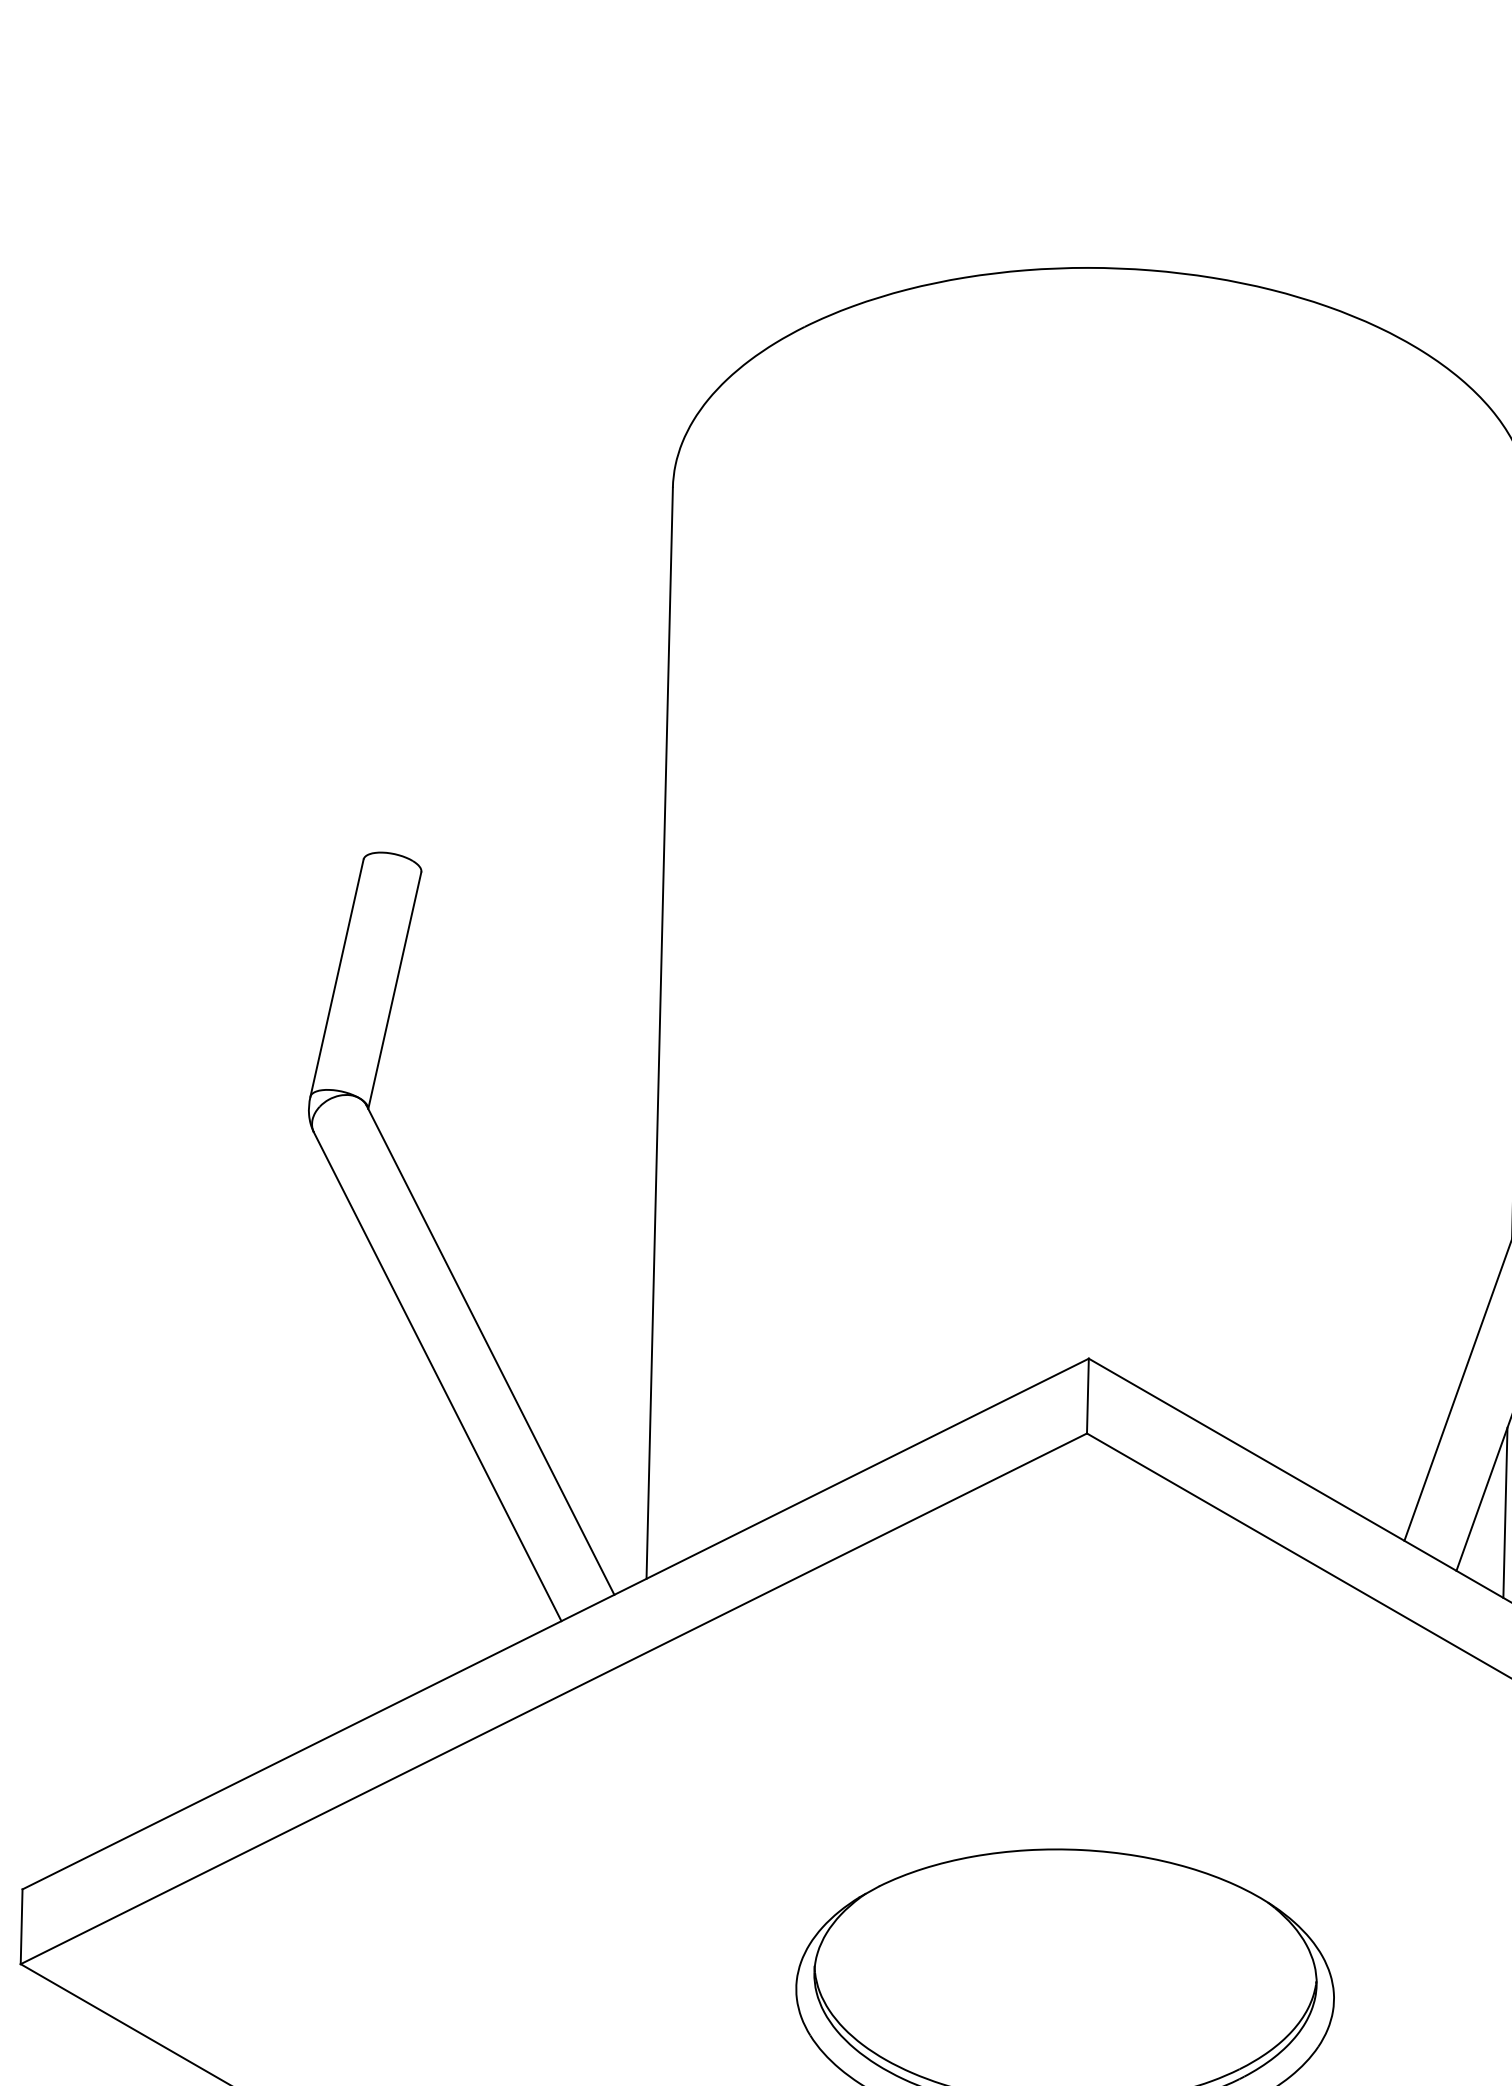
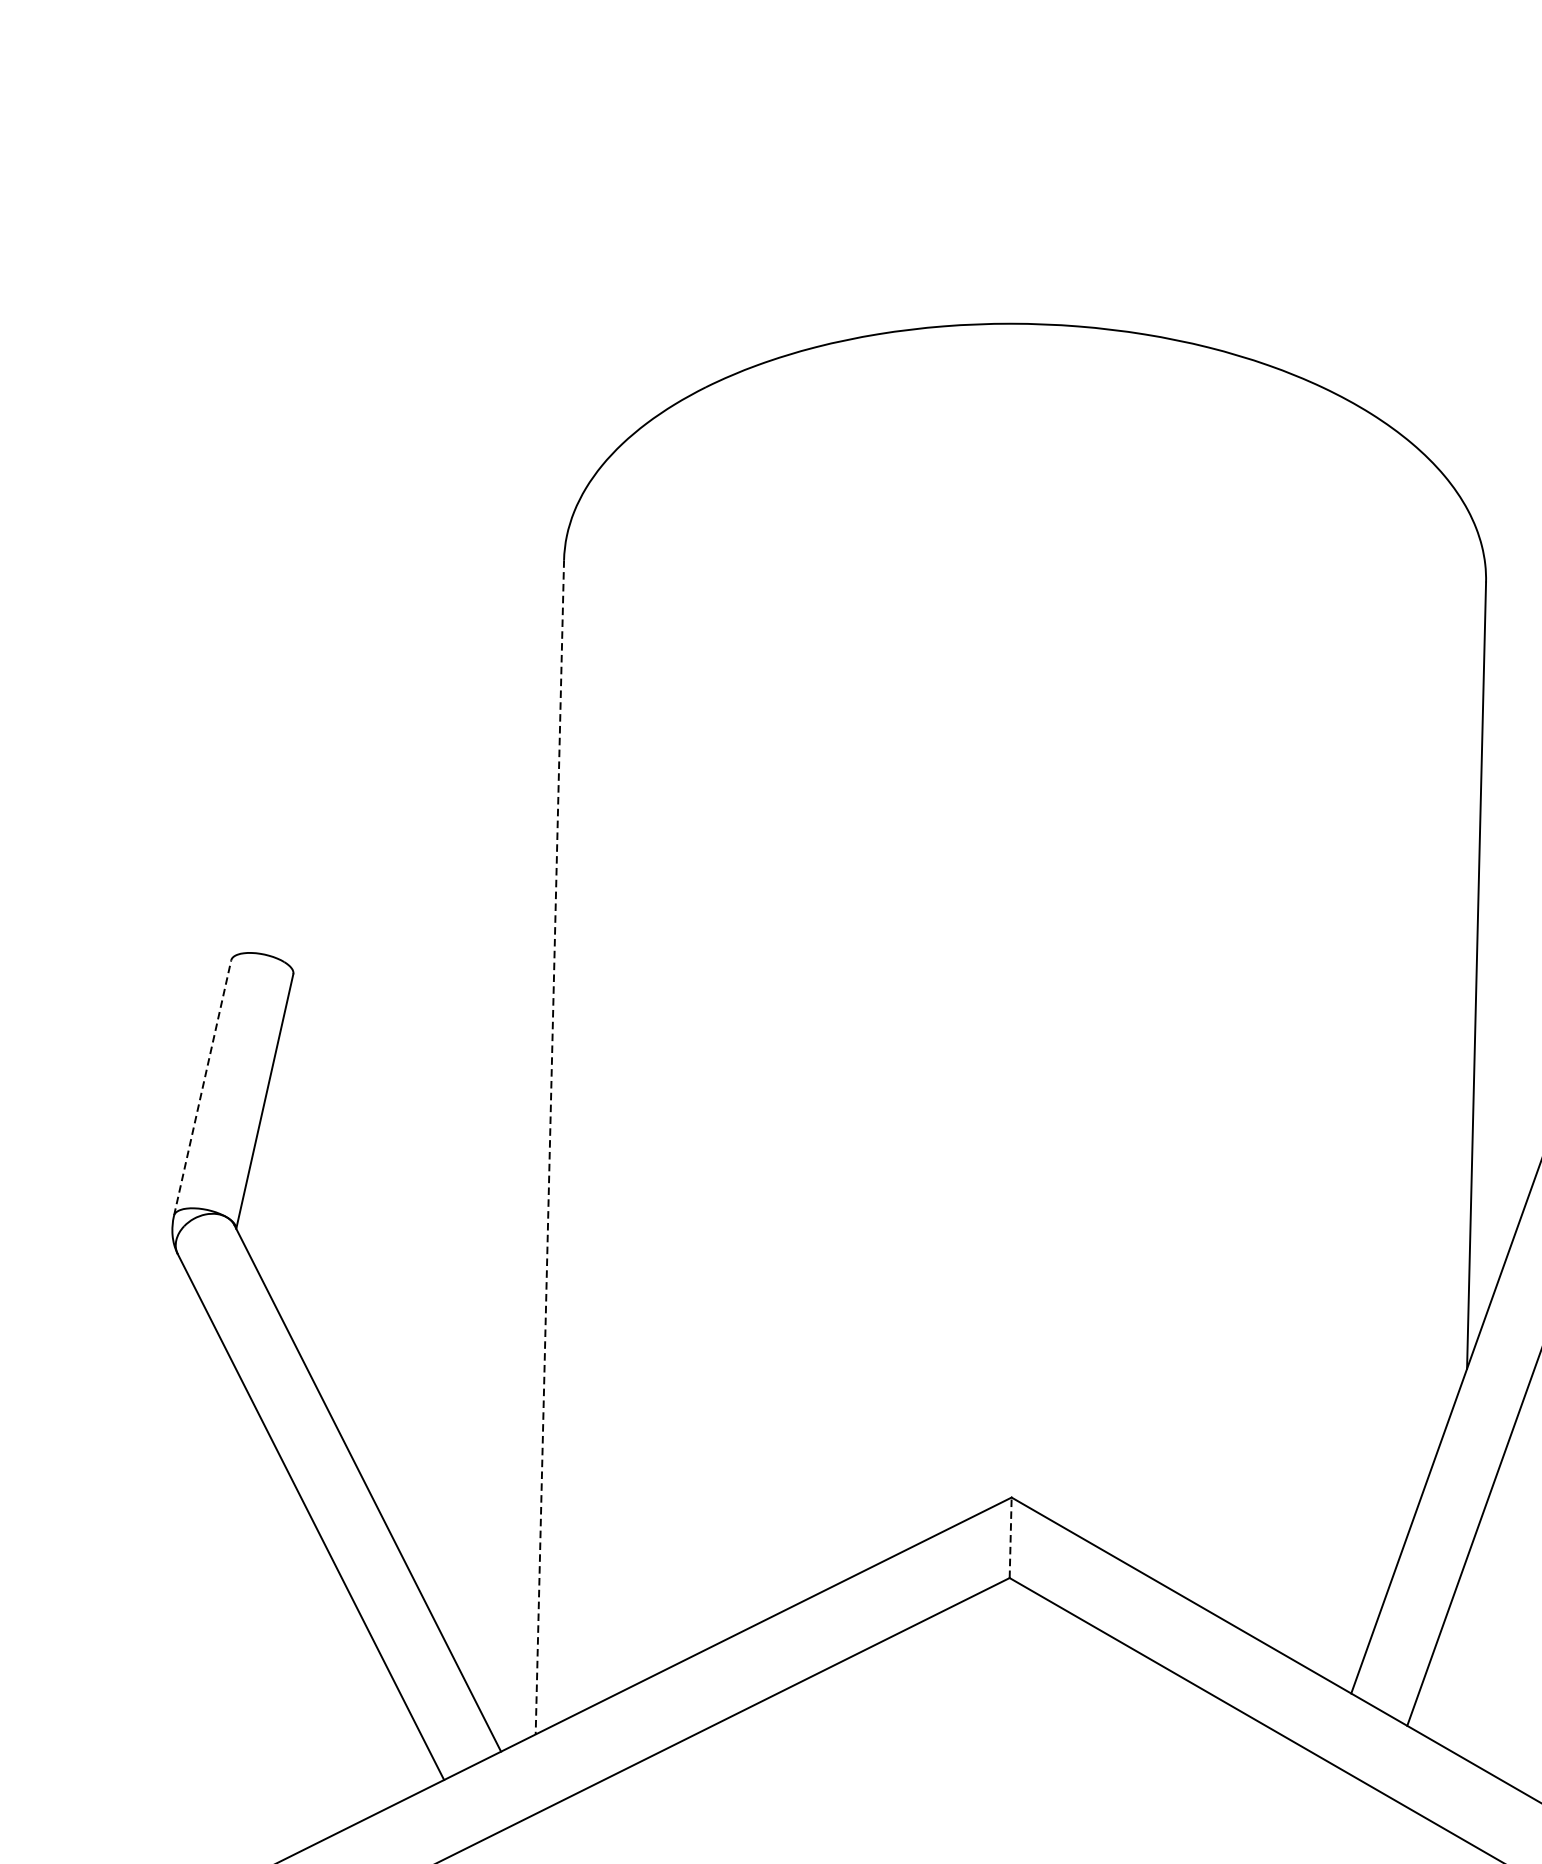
line: (337, 978) -> (203, 1088), solid -> dashed
line: (659, 1033) -> (549, 1147), solid -> dashed
line: (1087, 1395) -> (1010, 1537), solid -> dashed
line: (1505, 1512) -> (1460, 1663), removed

